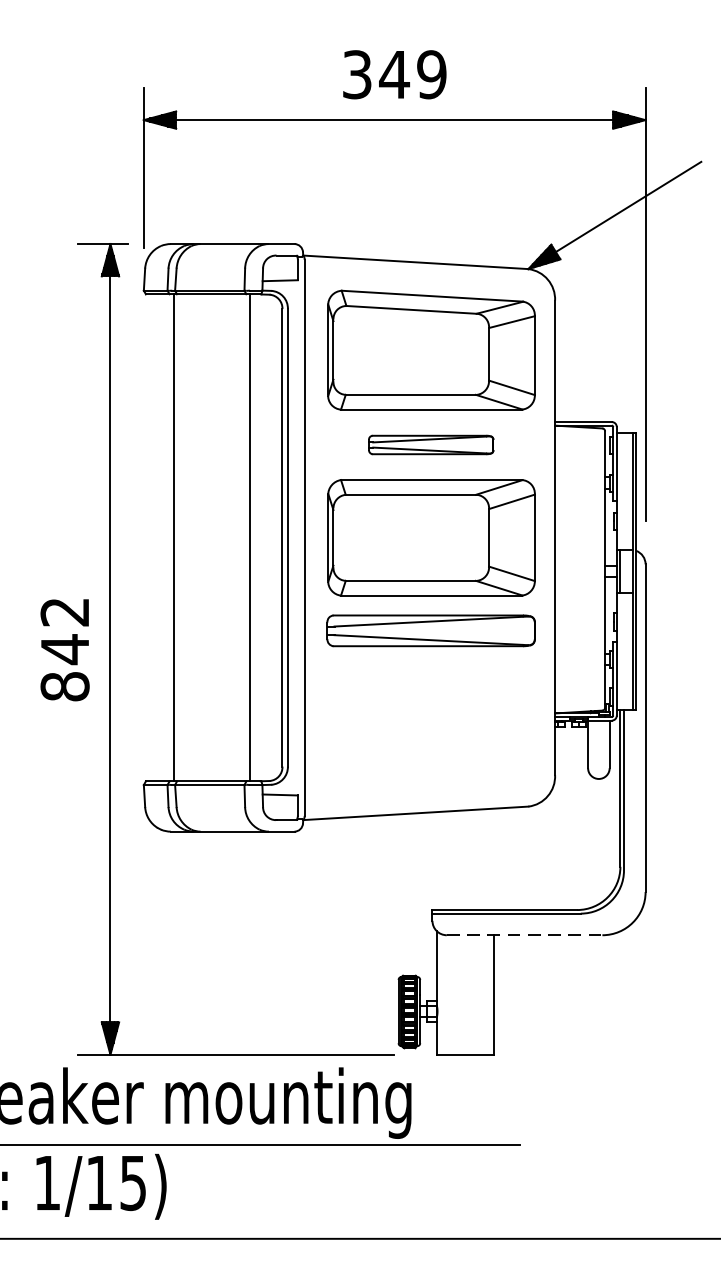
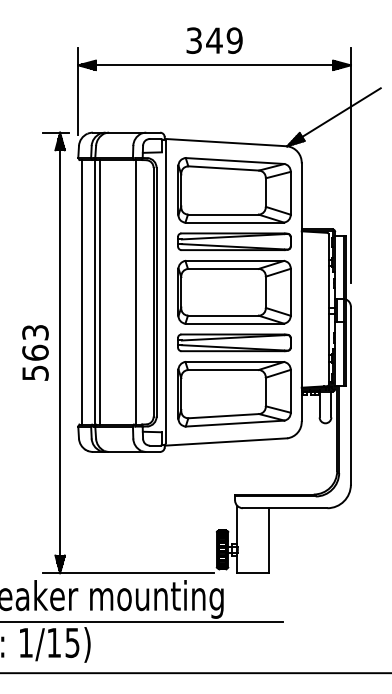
part: (431, 444) -> (234, 241), size x1.67
line: (151, 538) -> (82, 292), added
line: (182, 538) -> (99, 292), added
text: (65, 650) -> (35, 353), 842 -> 563
part: (431, 725) -> (234, 394), added
line: (525, 935) -> (285, 508), dashed -> solid

